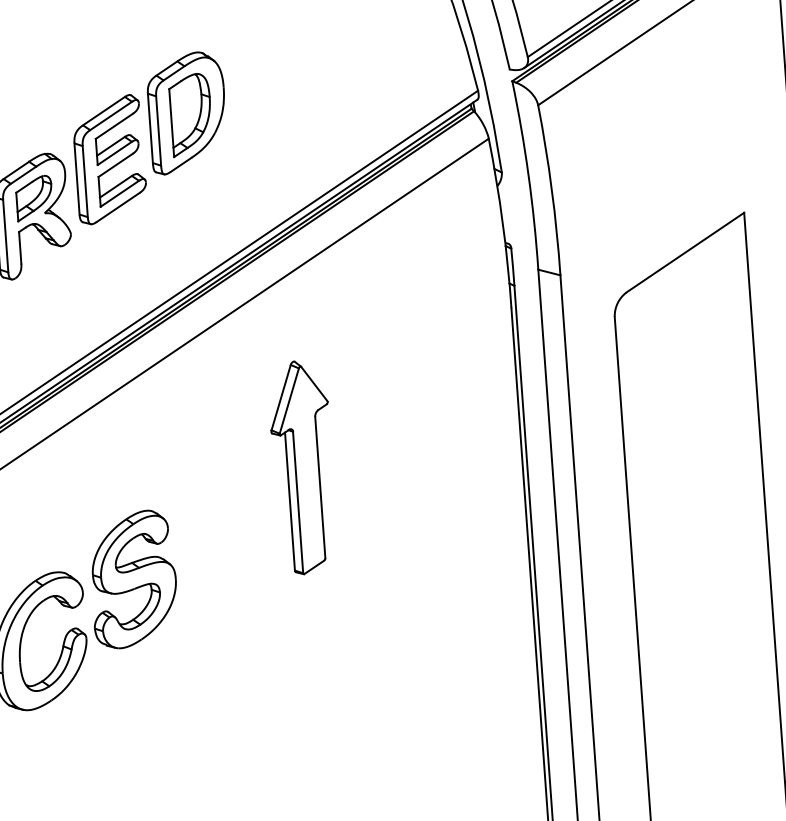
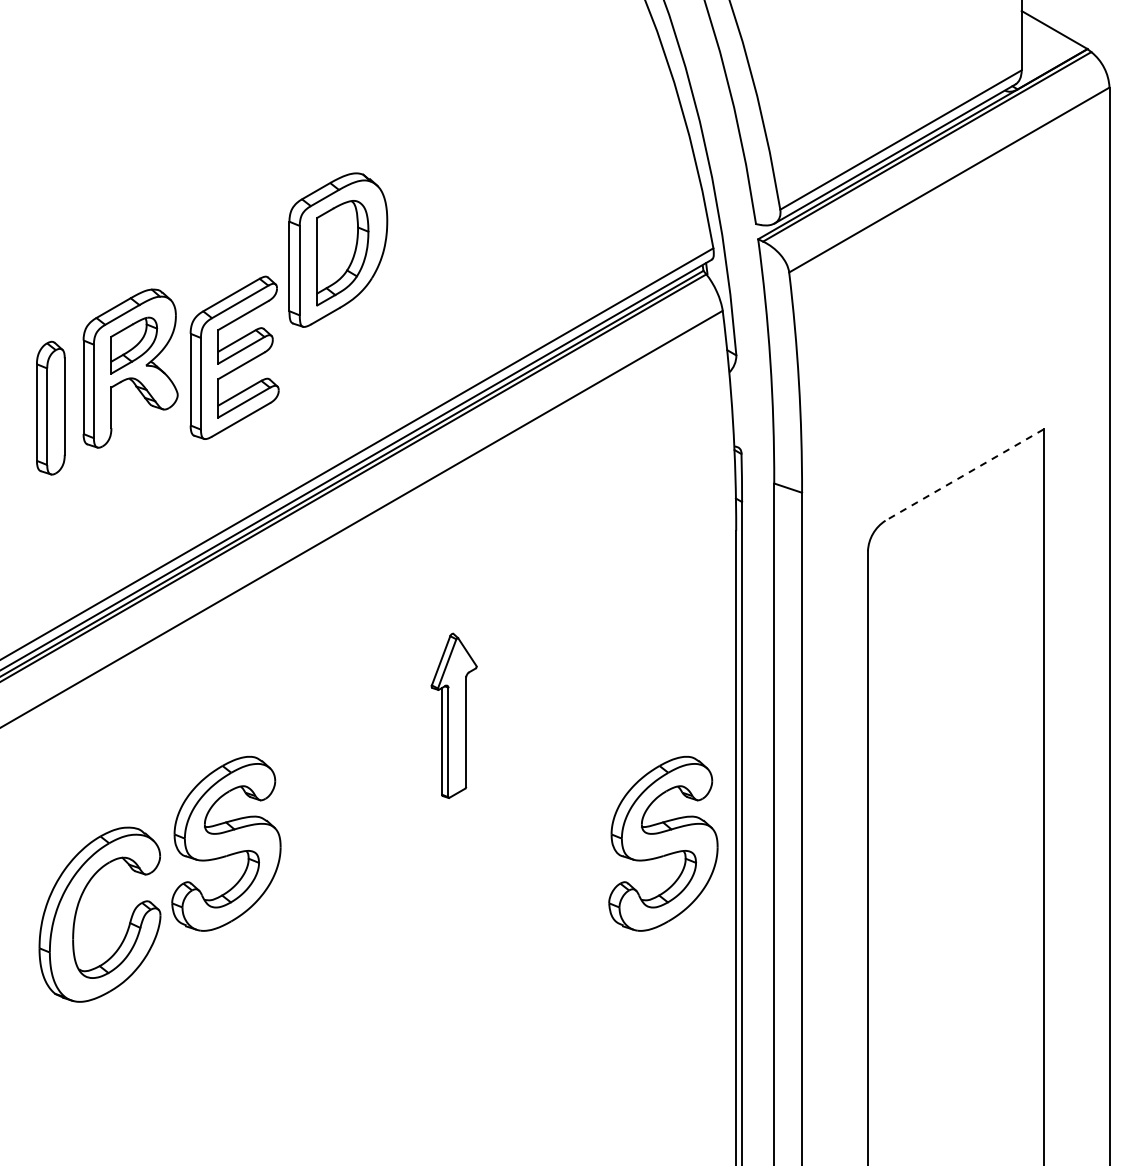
part: (109, 159) -> (234, 357), moved
line: (685, 252) -> (964, 475), solid -> dashed
part: (302, 467) -> (453, 715), size x0.6
part: (472, 554) -> (663, 843), added

